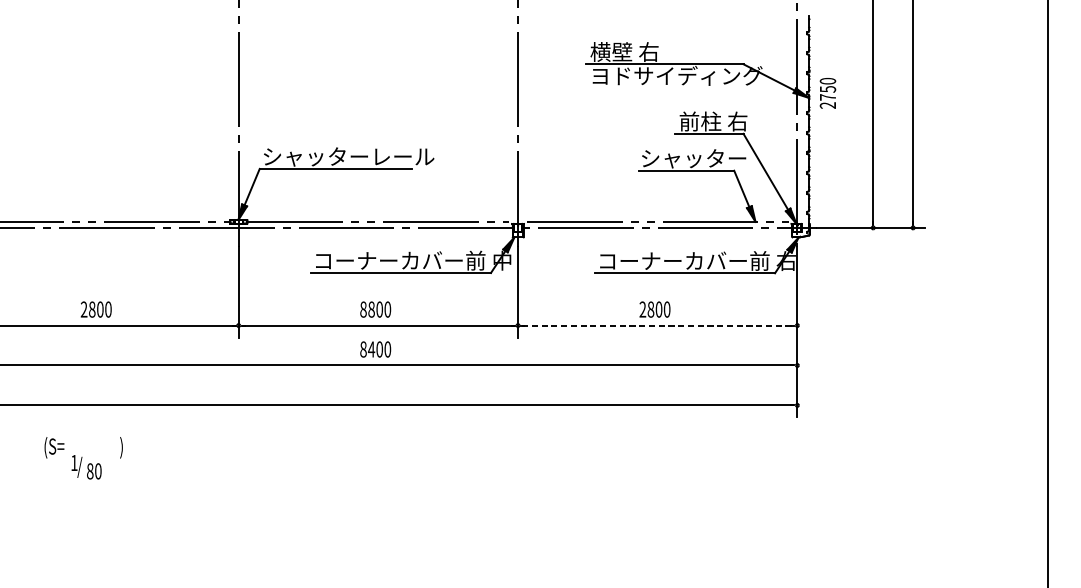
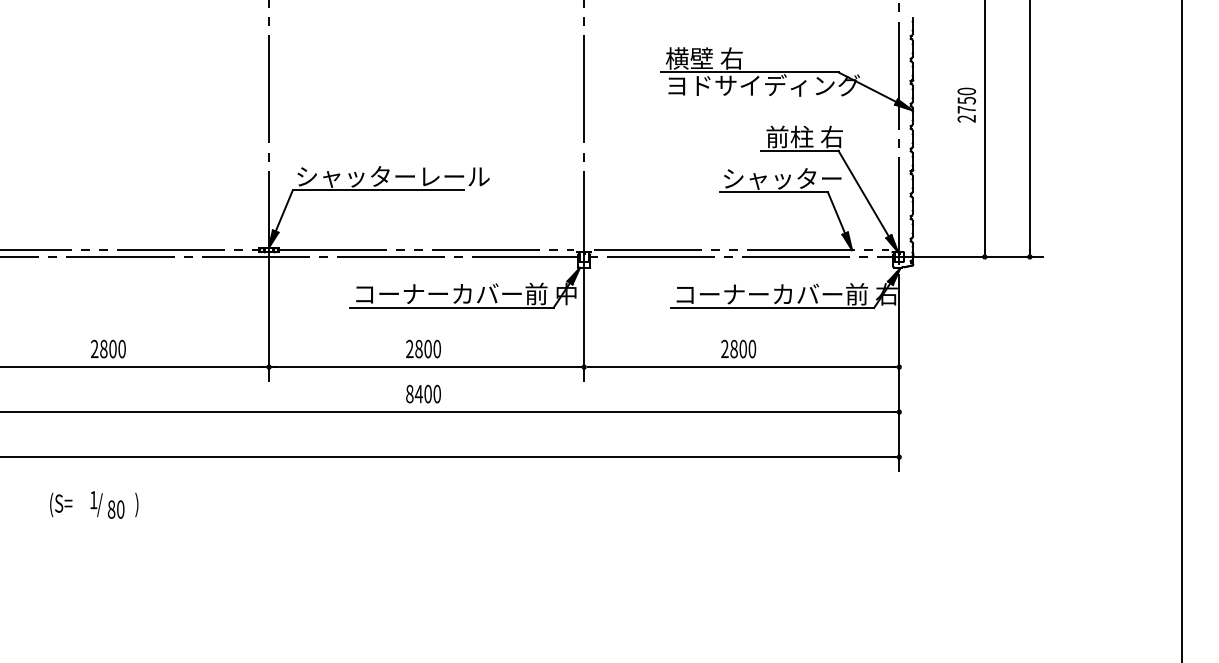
text: (827, 92) -> (966, 104), moved
text: (363, 309) -> (409, 349), 8800 -> 2800
line: (658, 325) -> (742, 367), dashed -> solid
text: (86, 466) -> (107, 504), moved

